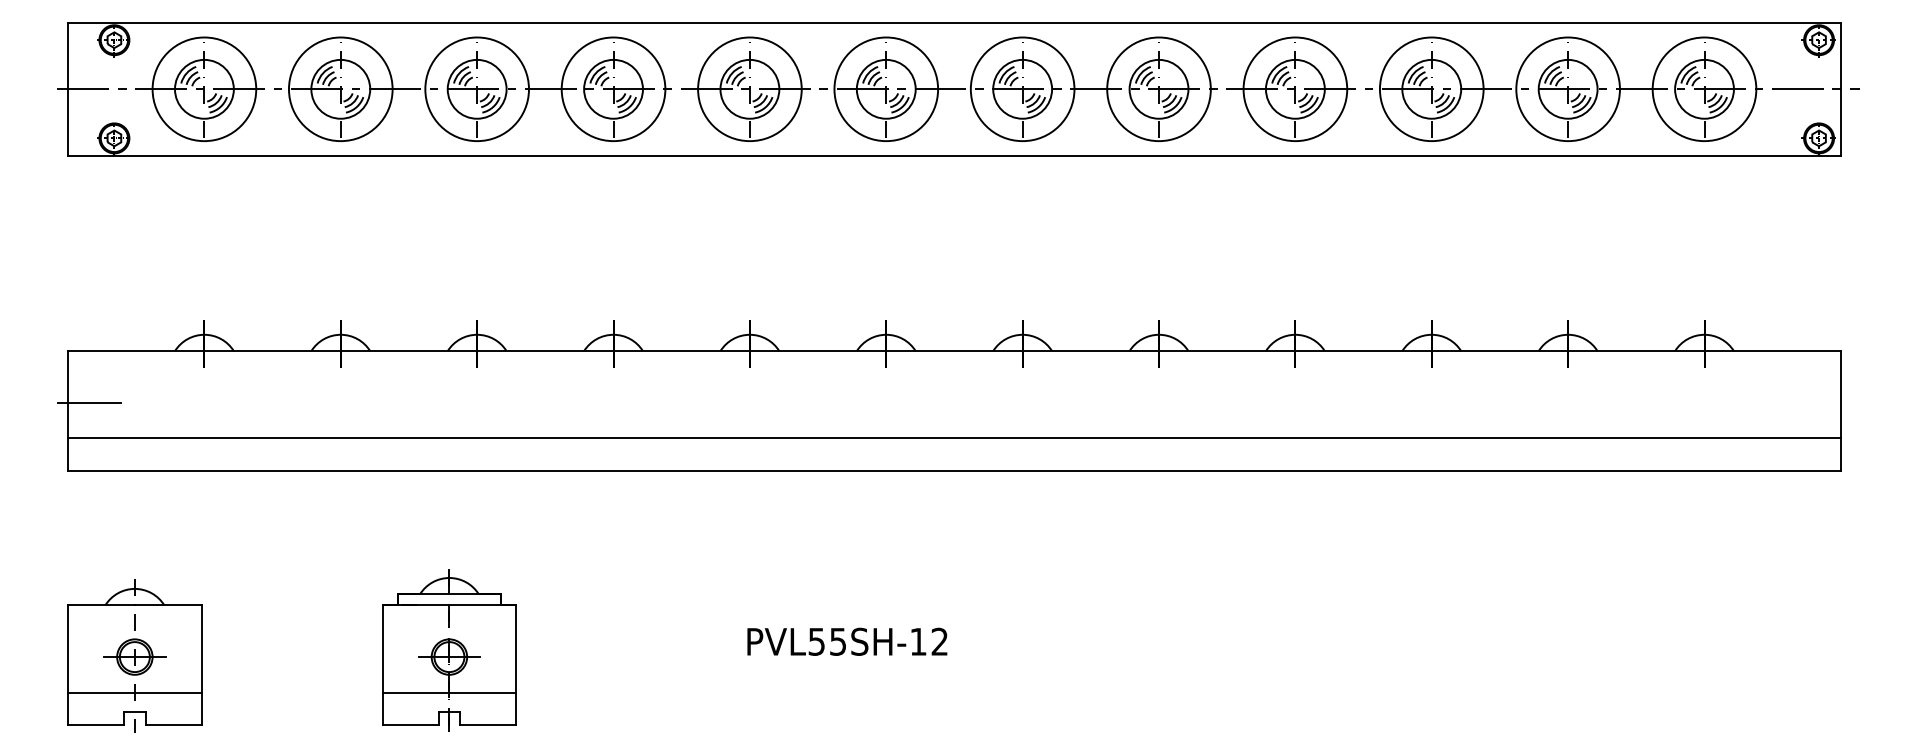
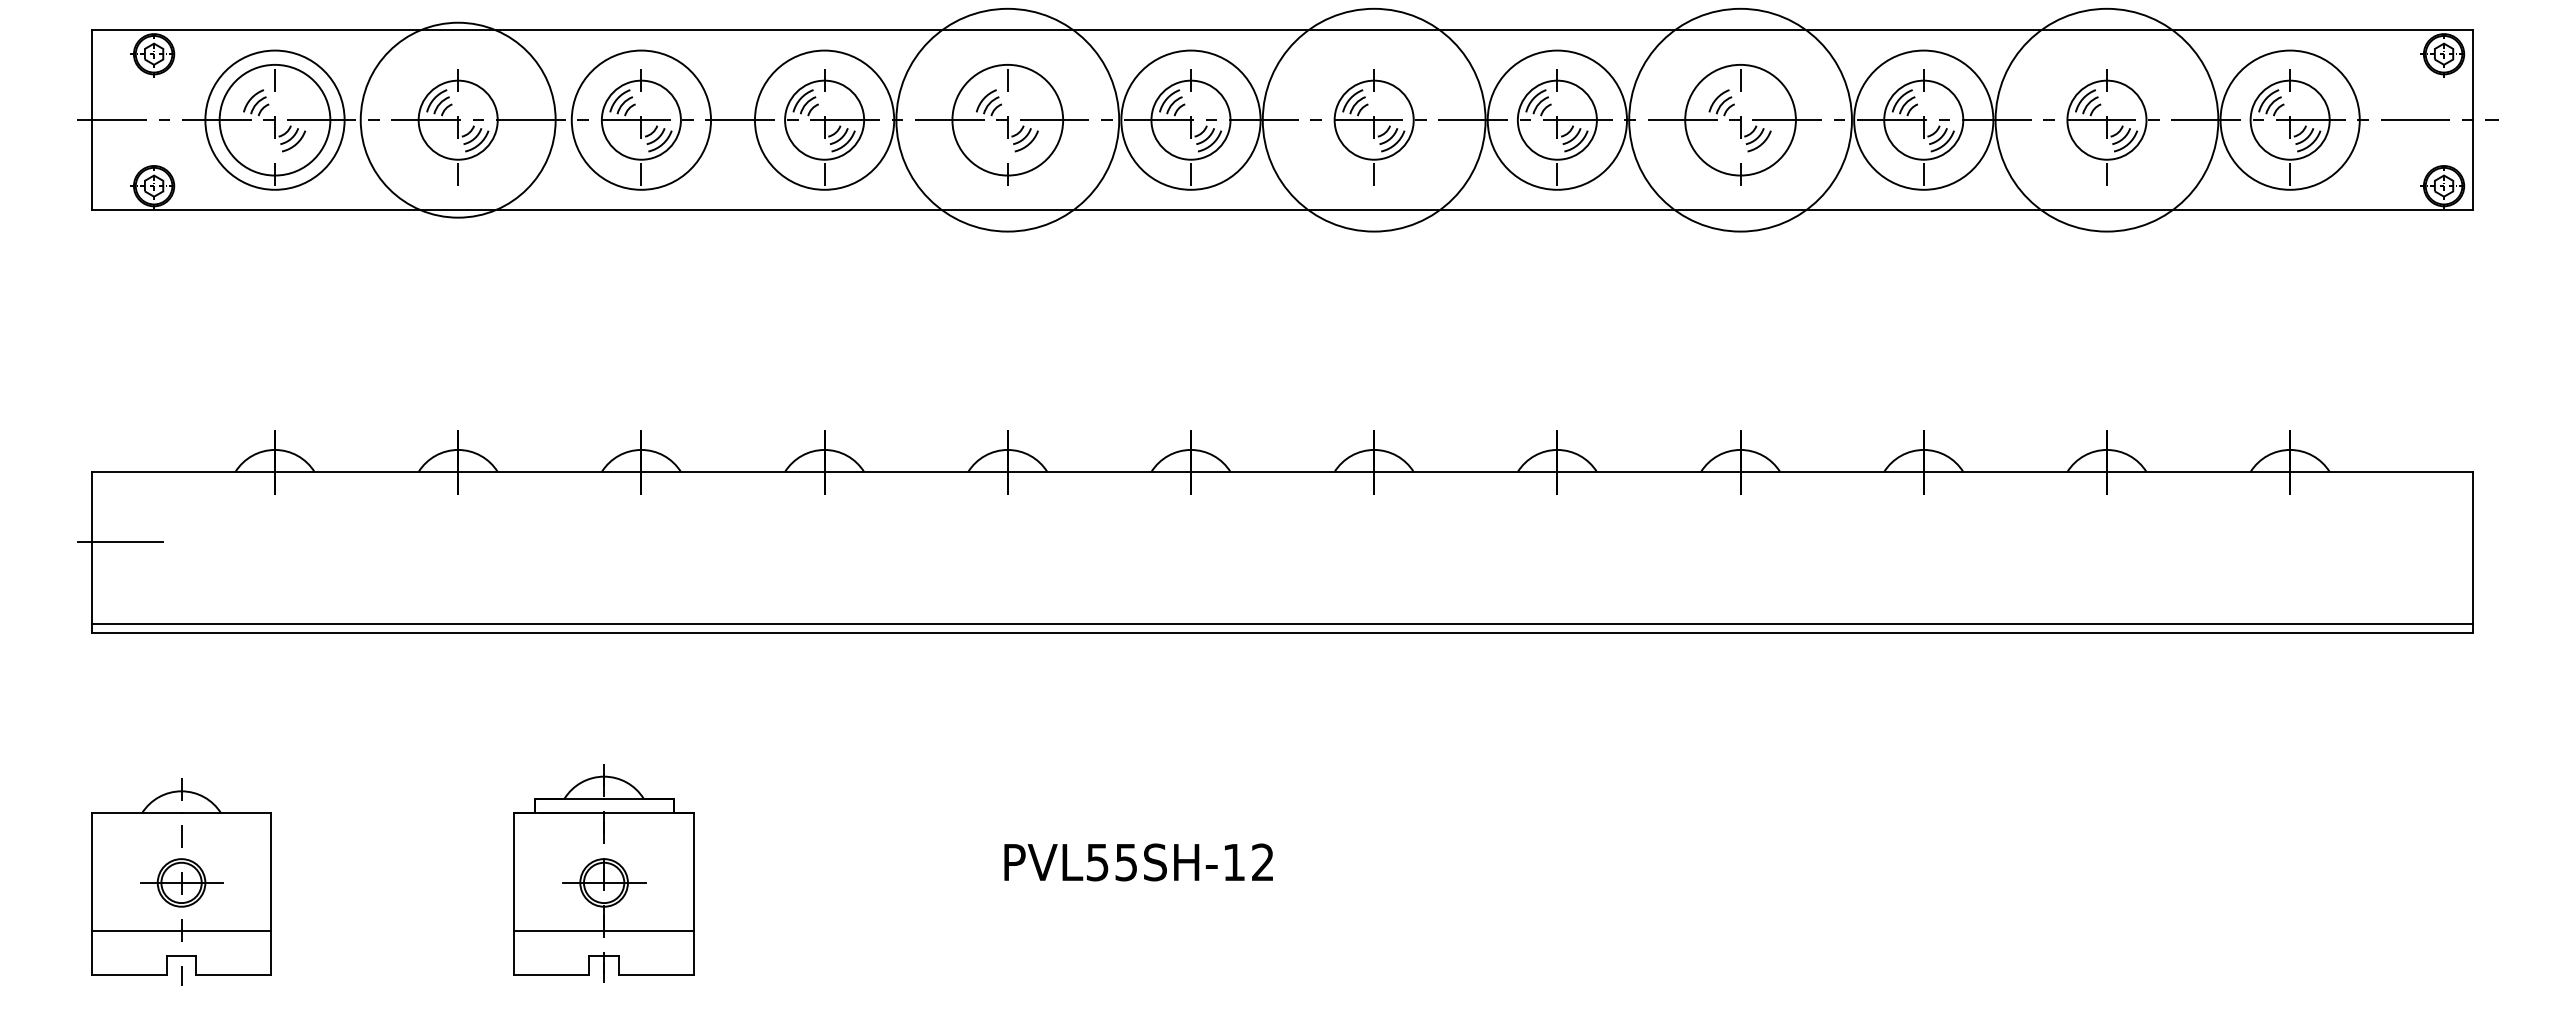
circle: (204, 88) -> (274, 119), size x1.4
circle: (340, 88) -> (457, 119), size x1.4
circle: (749, 88) -> (1007, 119), size x1.4
circle: (749, 88) -> (1007, 119), size x1.6
circle: (1022, 88) -> (1373, 119), size x1.6
circle: (1295, 88) -> (1740, 119), size x1.4
circle: (1295, 88) -> (1740, 119), size x1.6
circle: (1567, 88) -> (2106, 119), size x1.6
line: (954, 438) -> (1282, 624), moved

